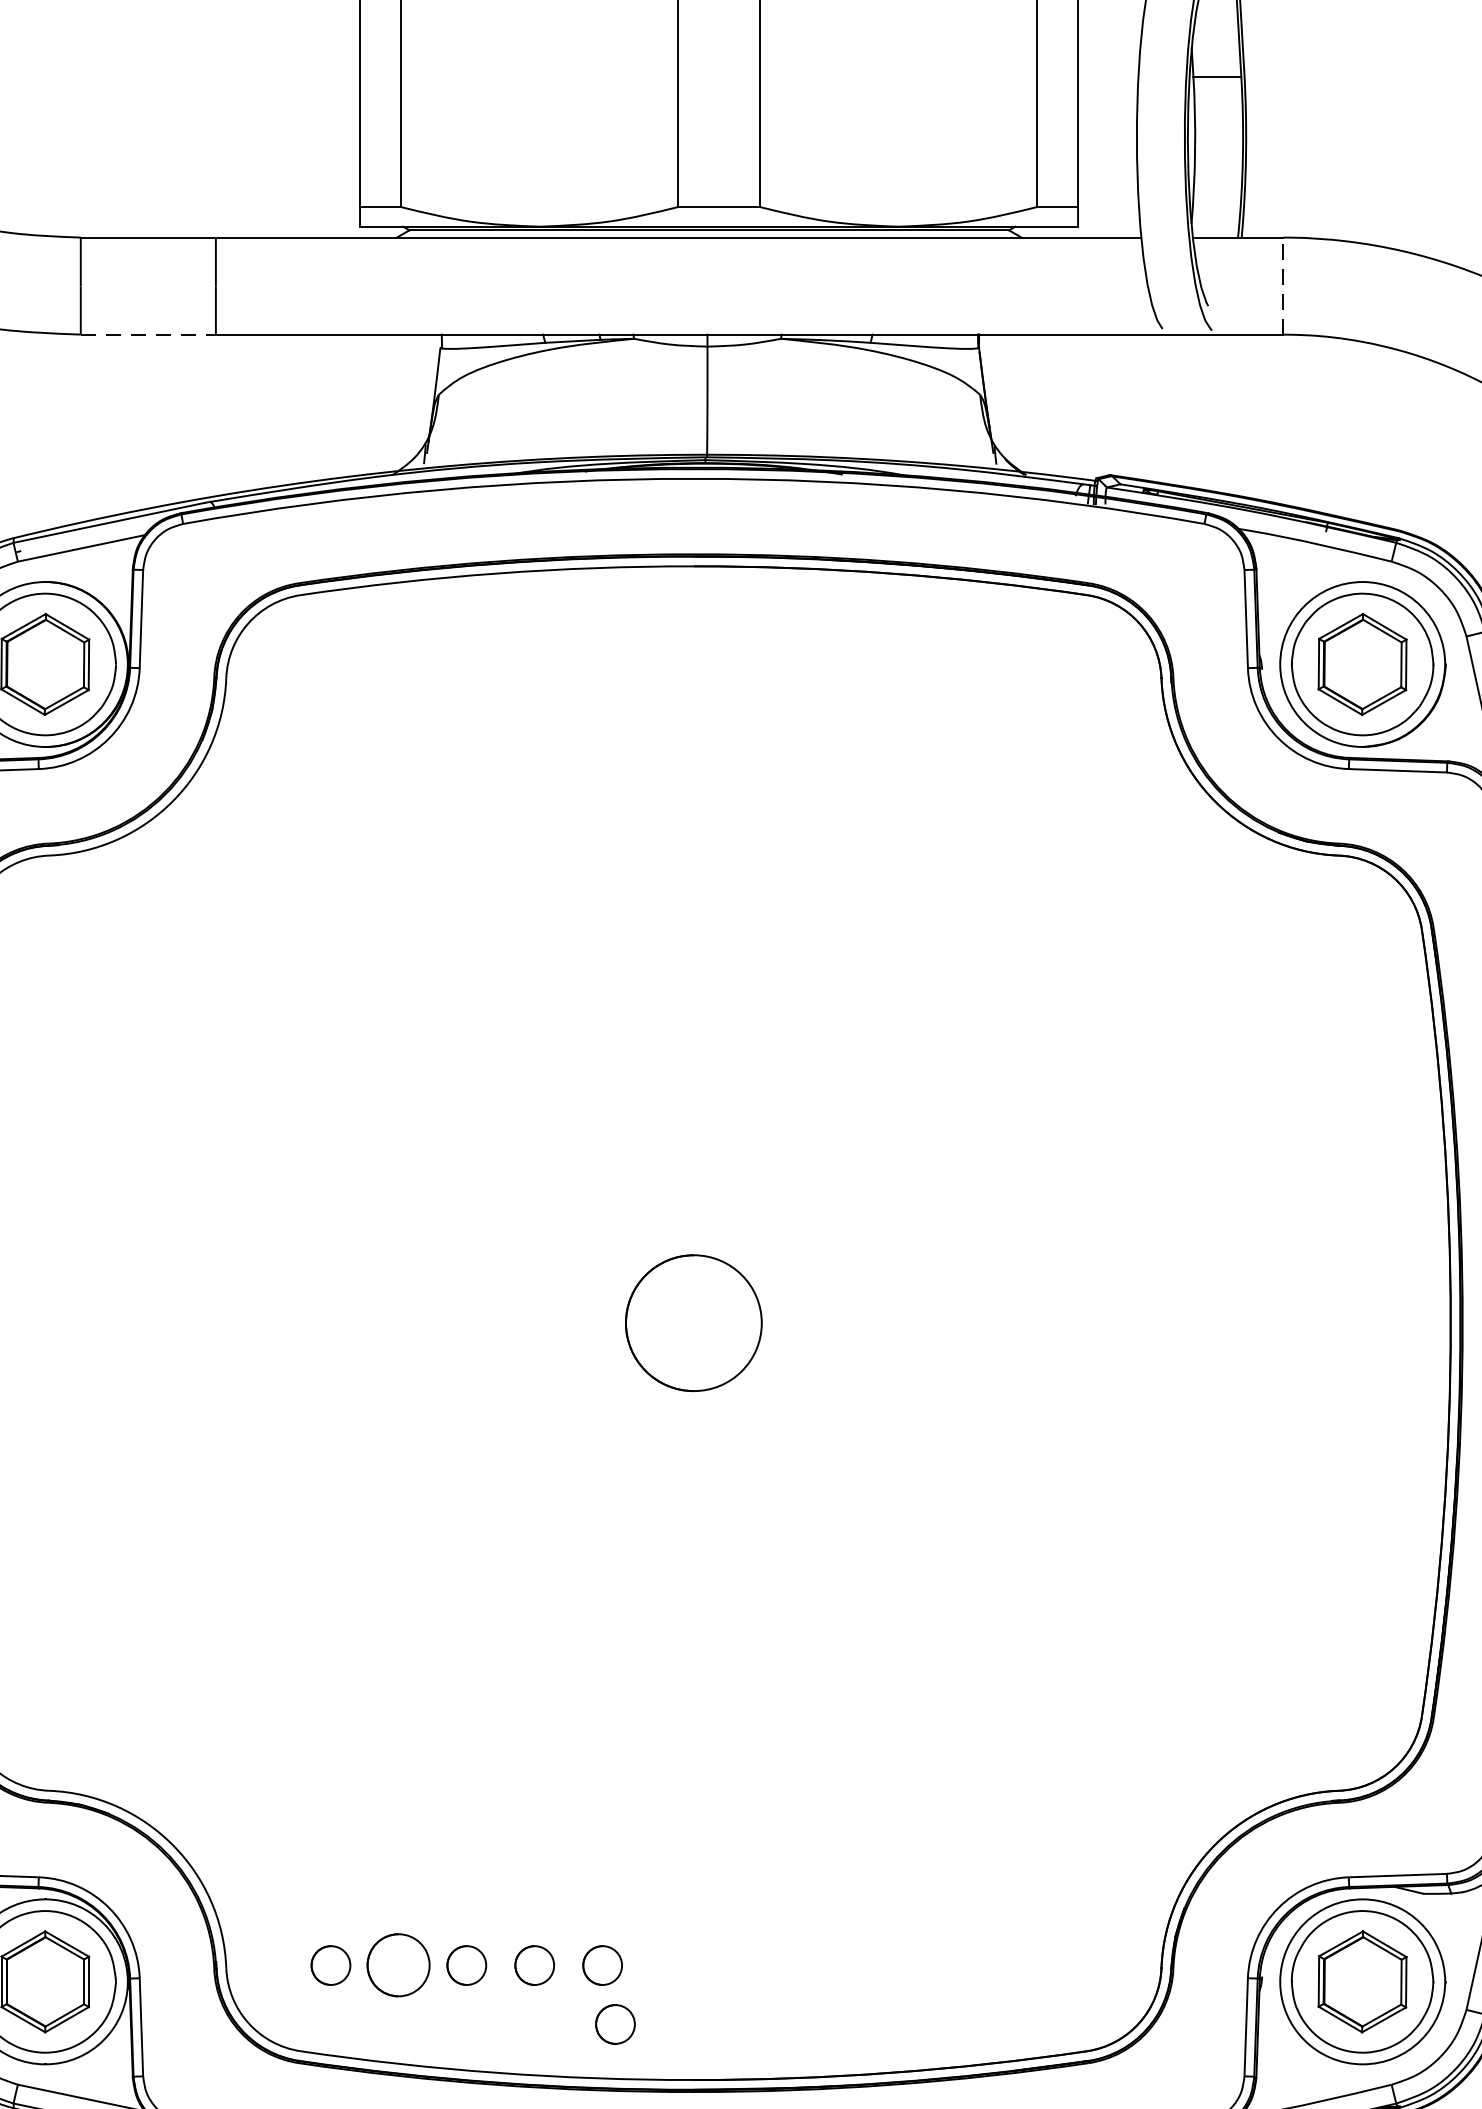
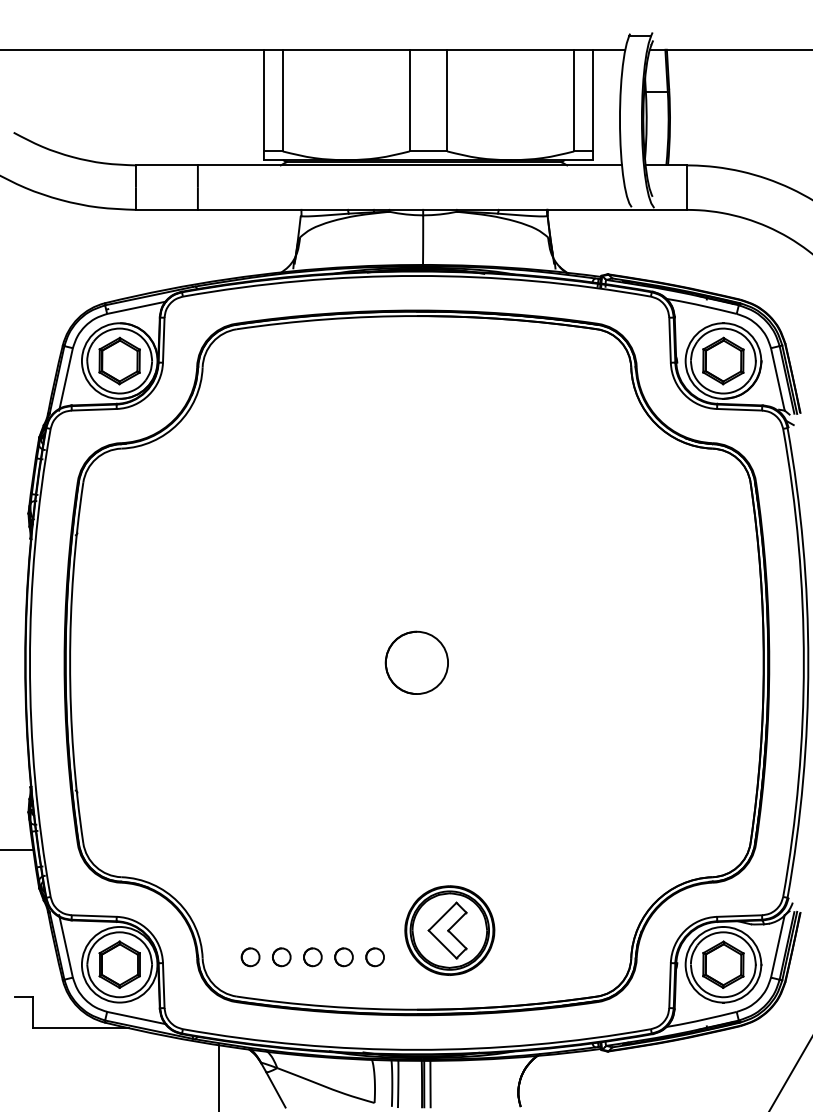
line: (1284, 285) -> (687, 187), dashed -> solid
line: (147, 333) -> (166, 209), dashed -> solid
part: (764, 1907) -> (449, 930), added
part: (398, 1965) -> (281, 957), size x0.62
part: (614, 2024) -> (380, 984), removed

